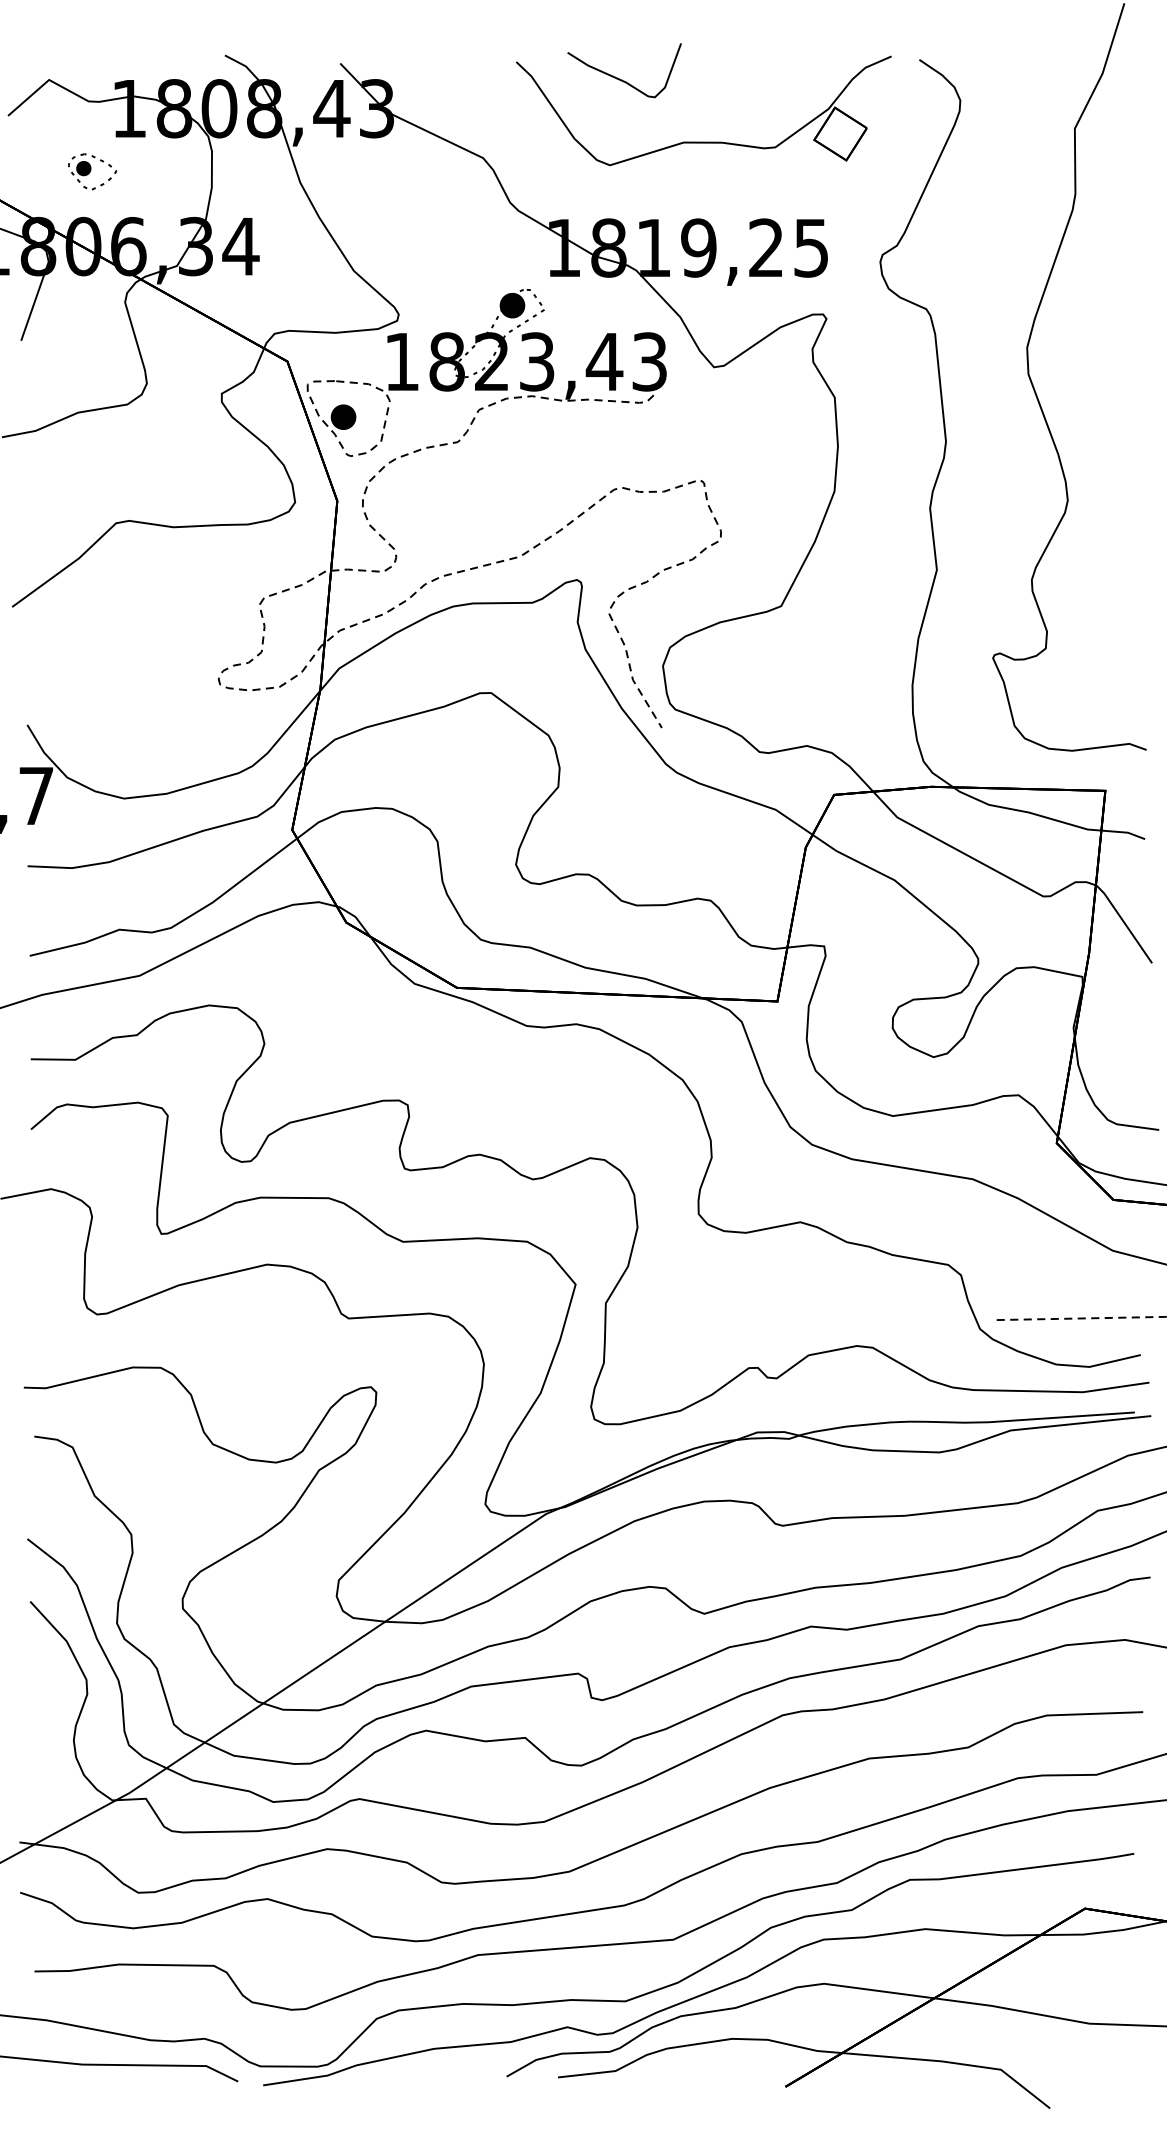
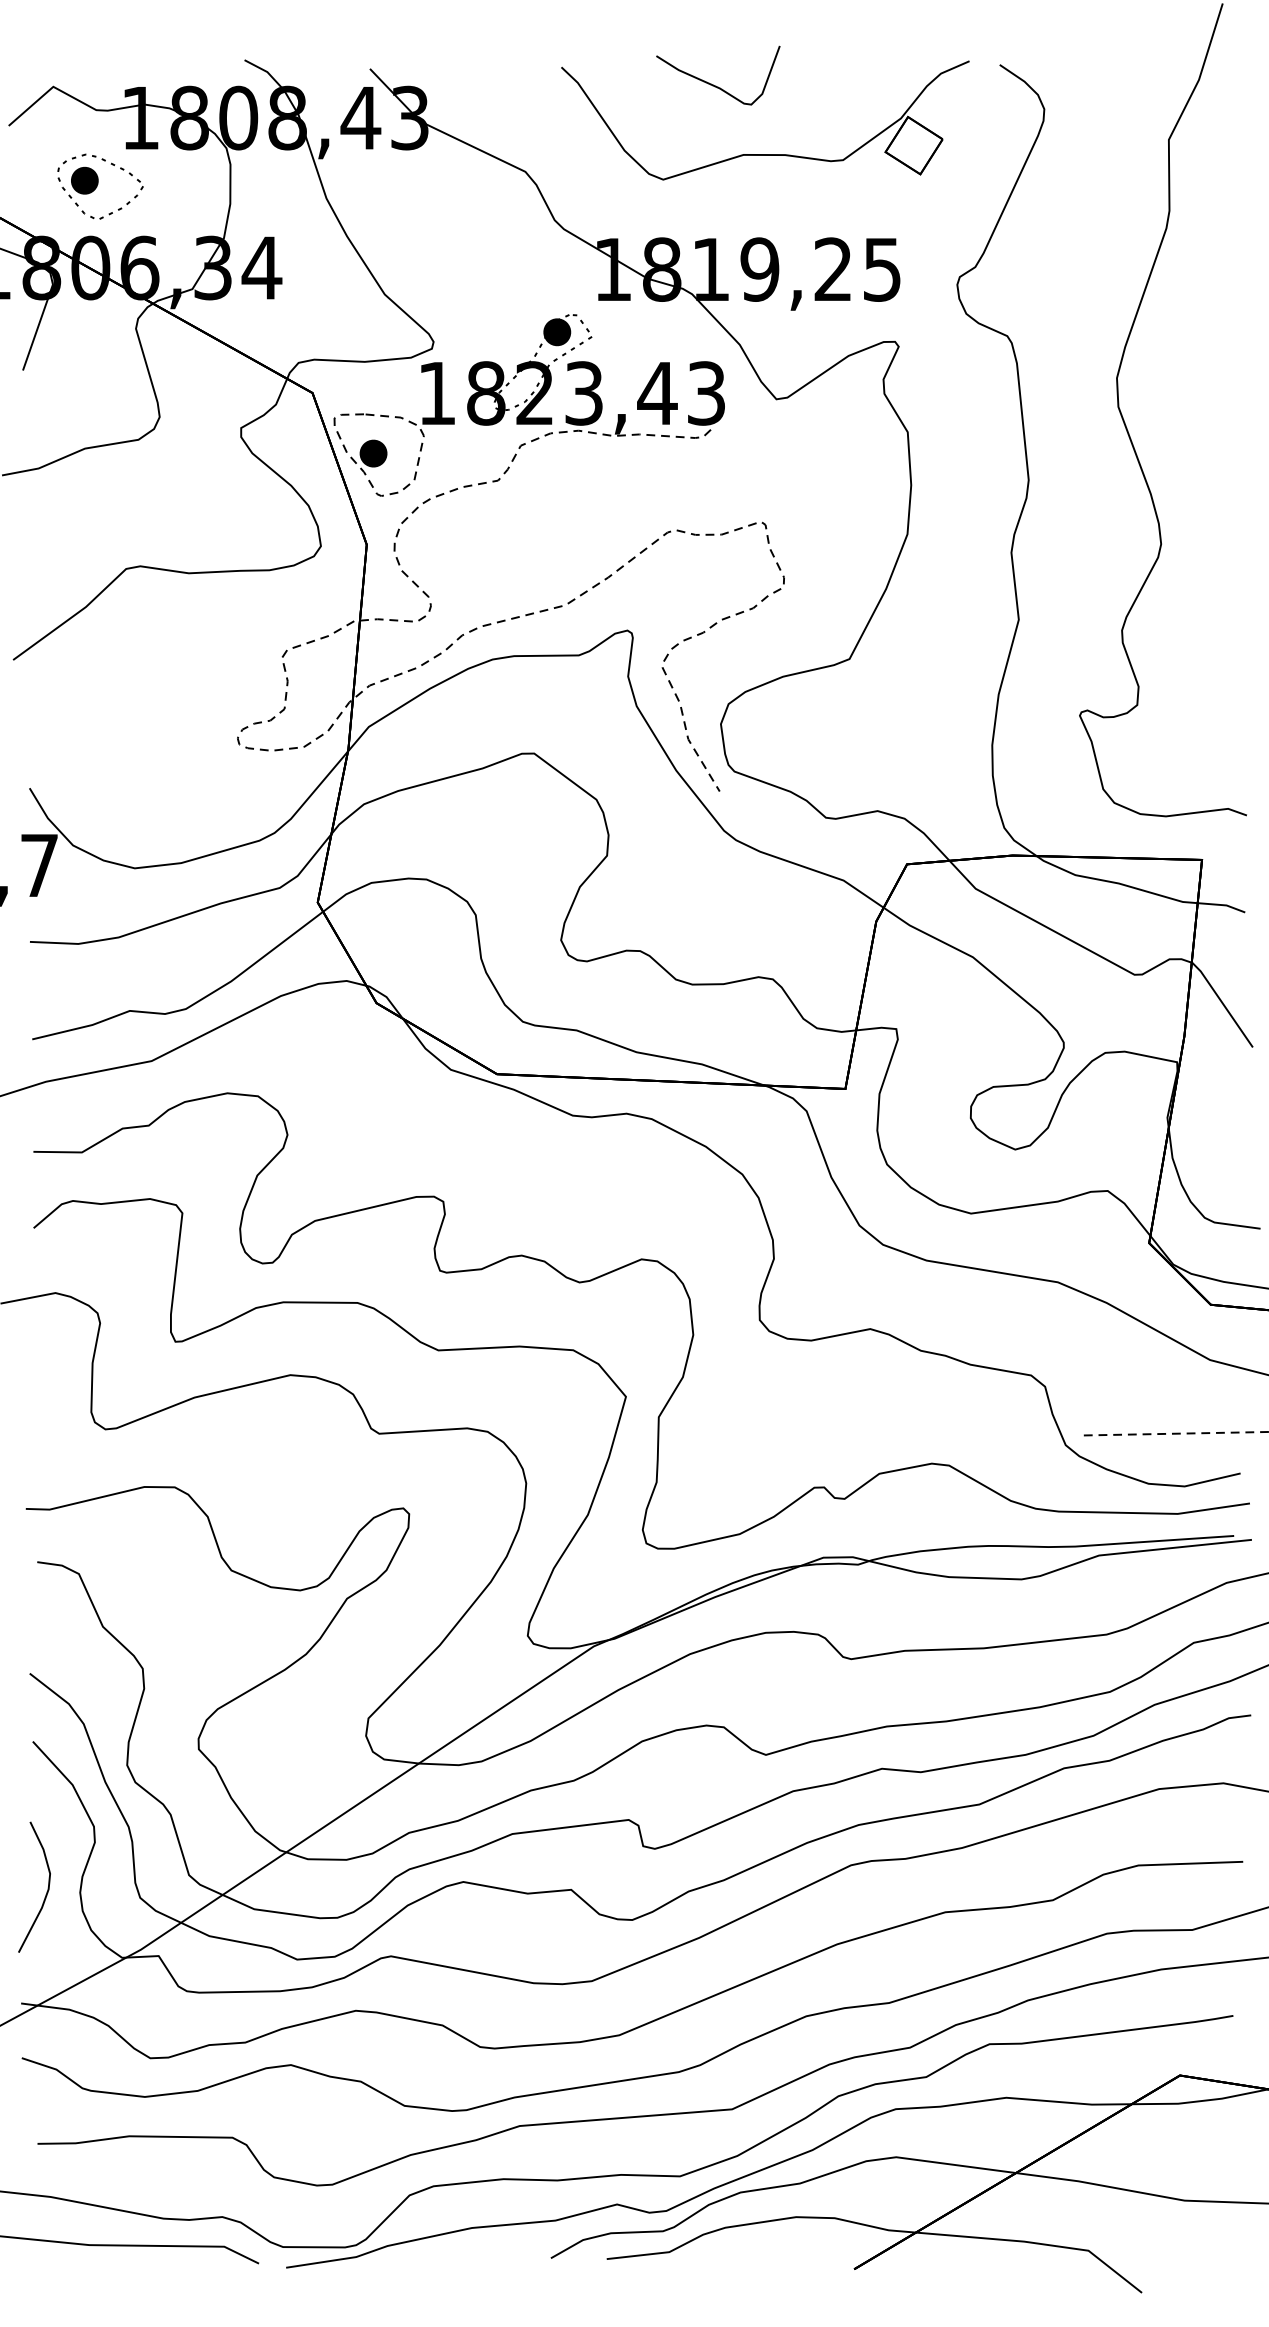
curve: (622, 79) -> (716, 85), moved
part: (92, 171) -> (100, 186), size x1.67
curve: (42, 1740) -> (46, 1892), added

